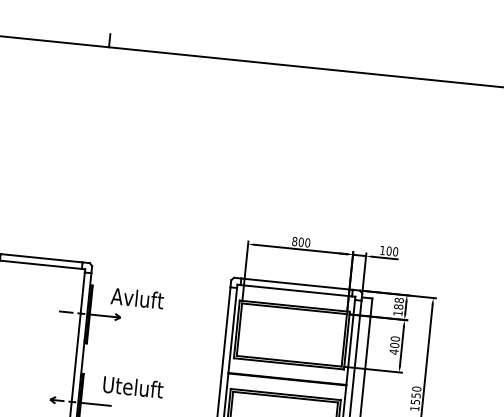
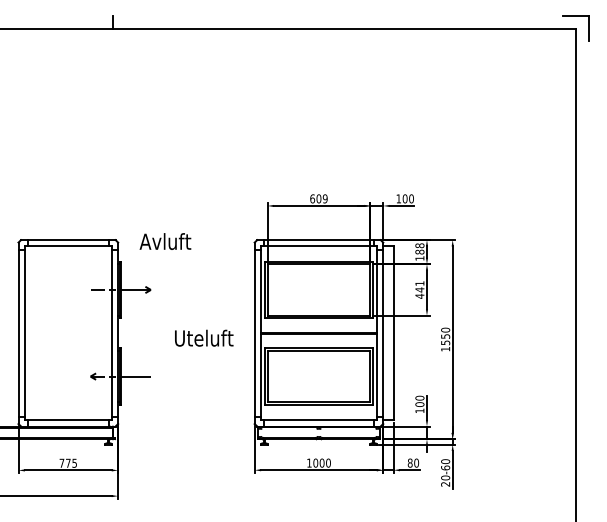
text: (300, 241) -> (318, 198), 800 -> 609
text: (137, 298) -> (165, 241), moved
text: (394, 341) -> (419, 286), 400 -> 441
text: (133, 386) -> (204, 337), moved

